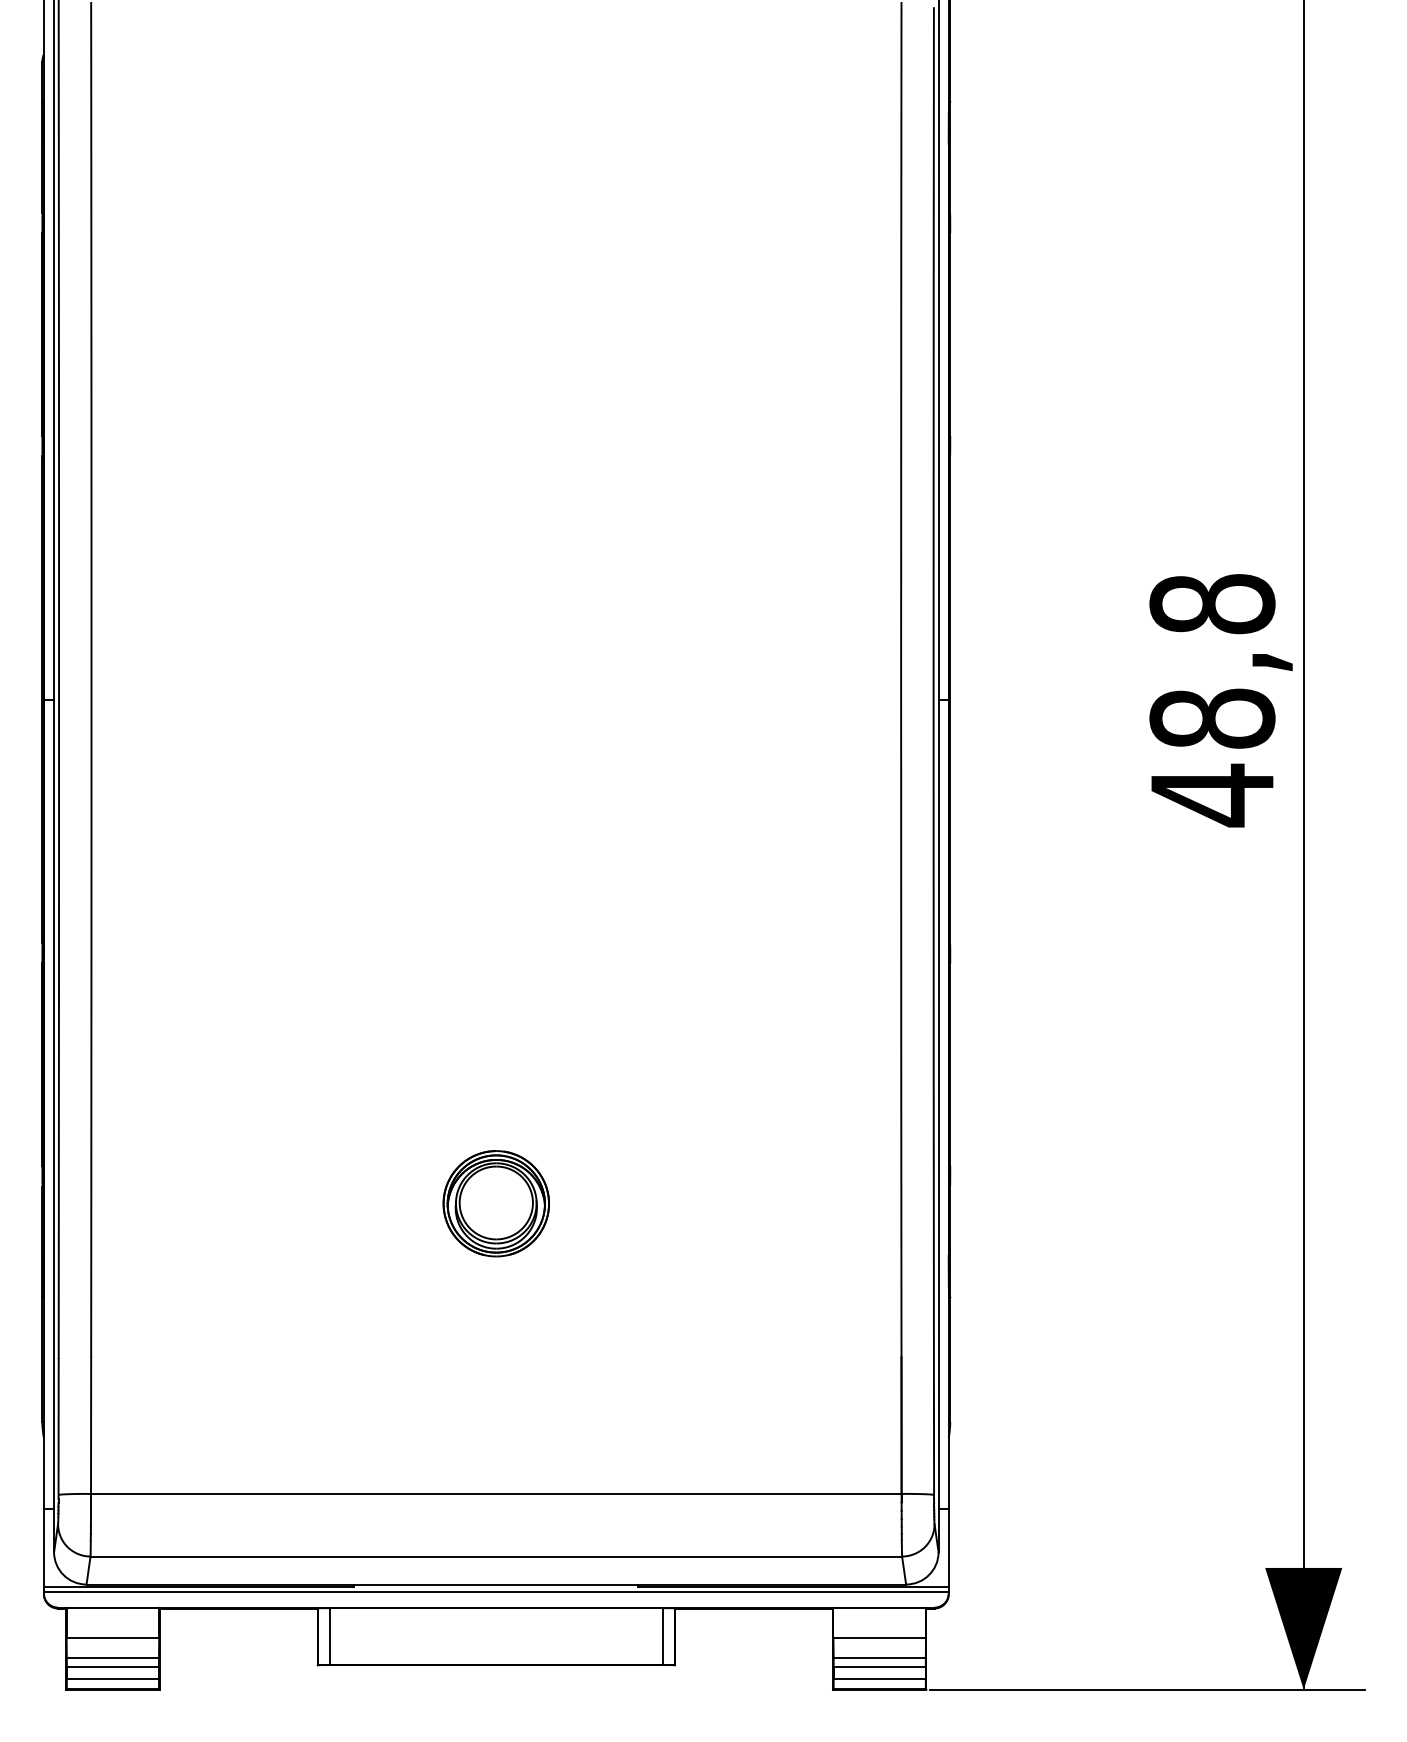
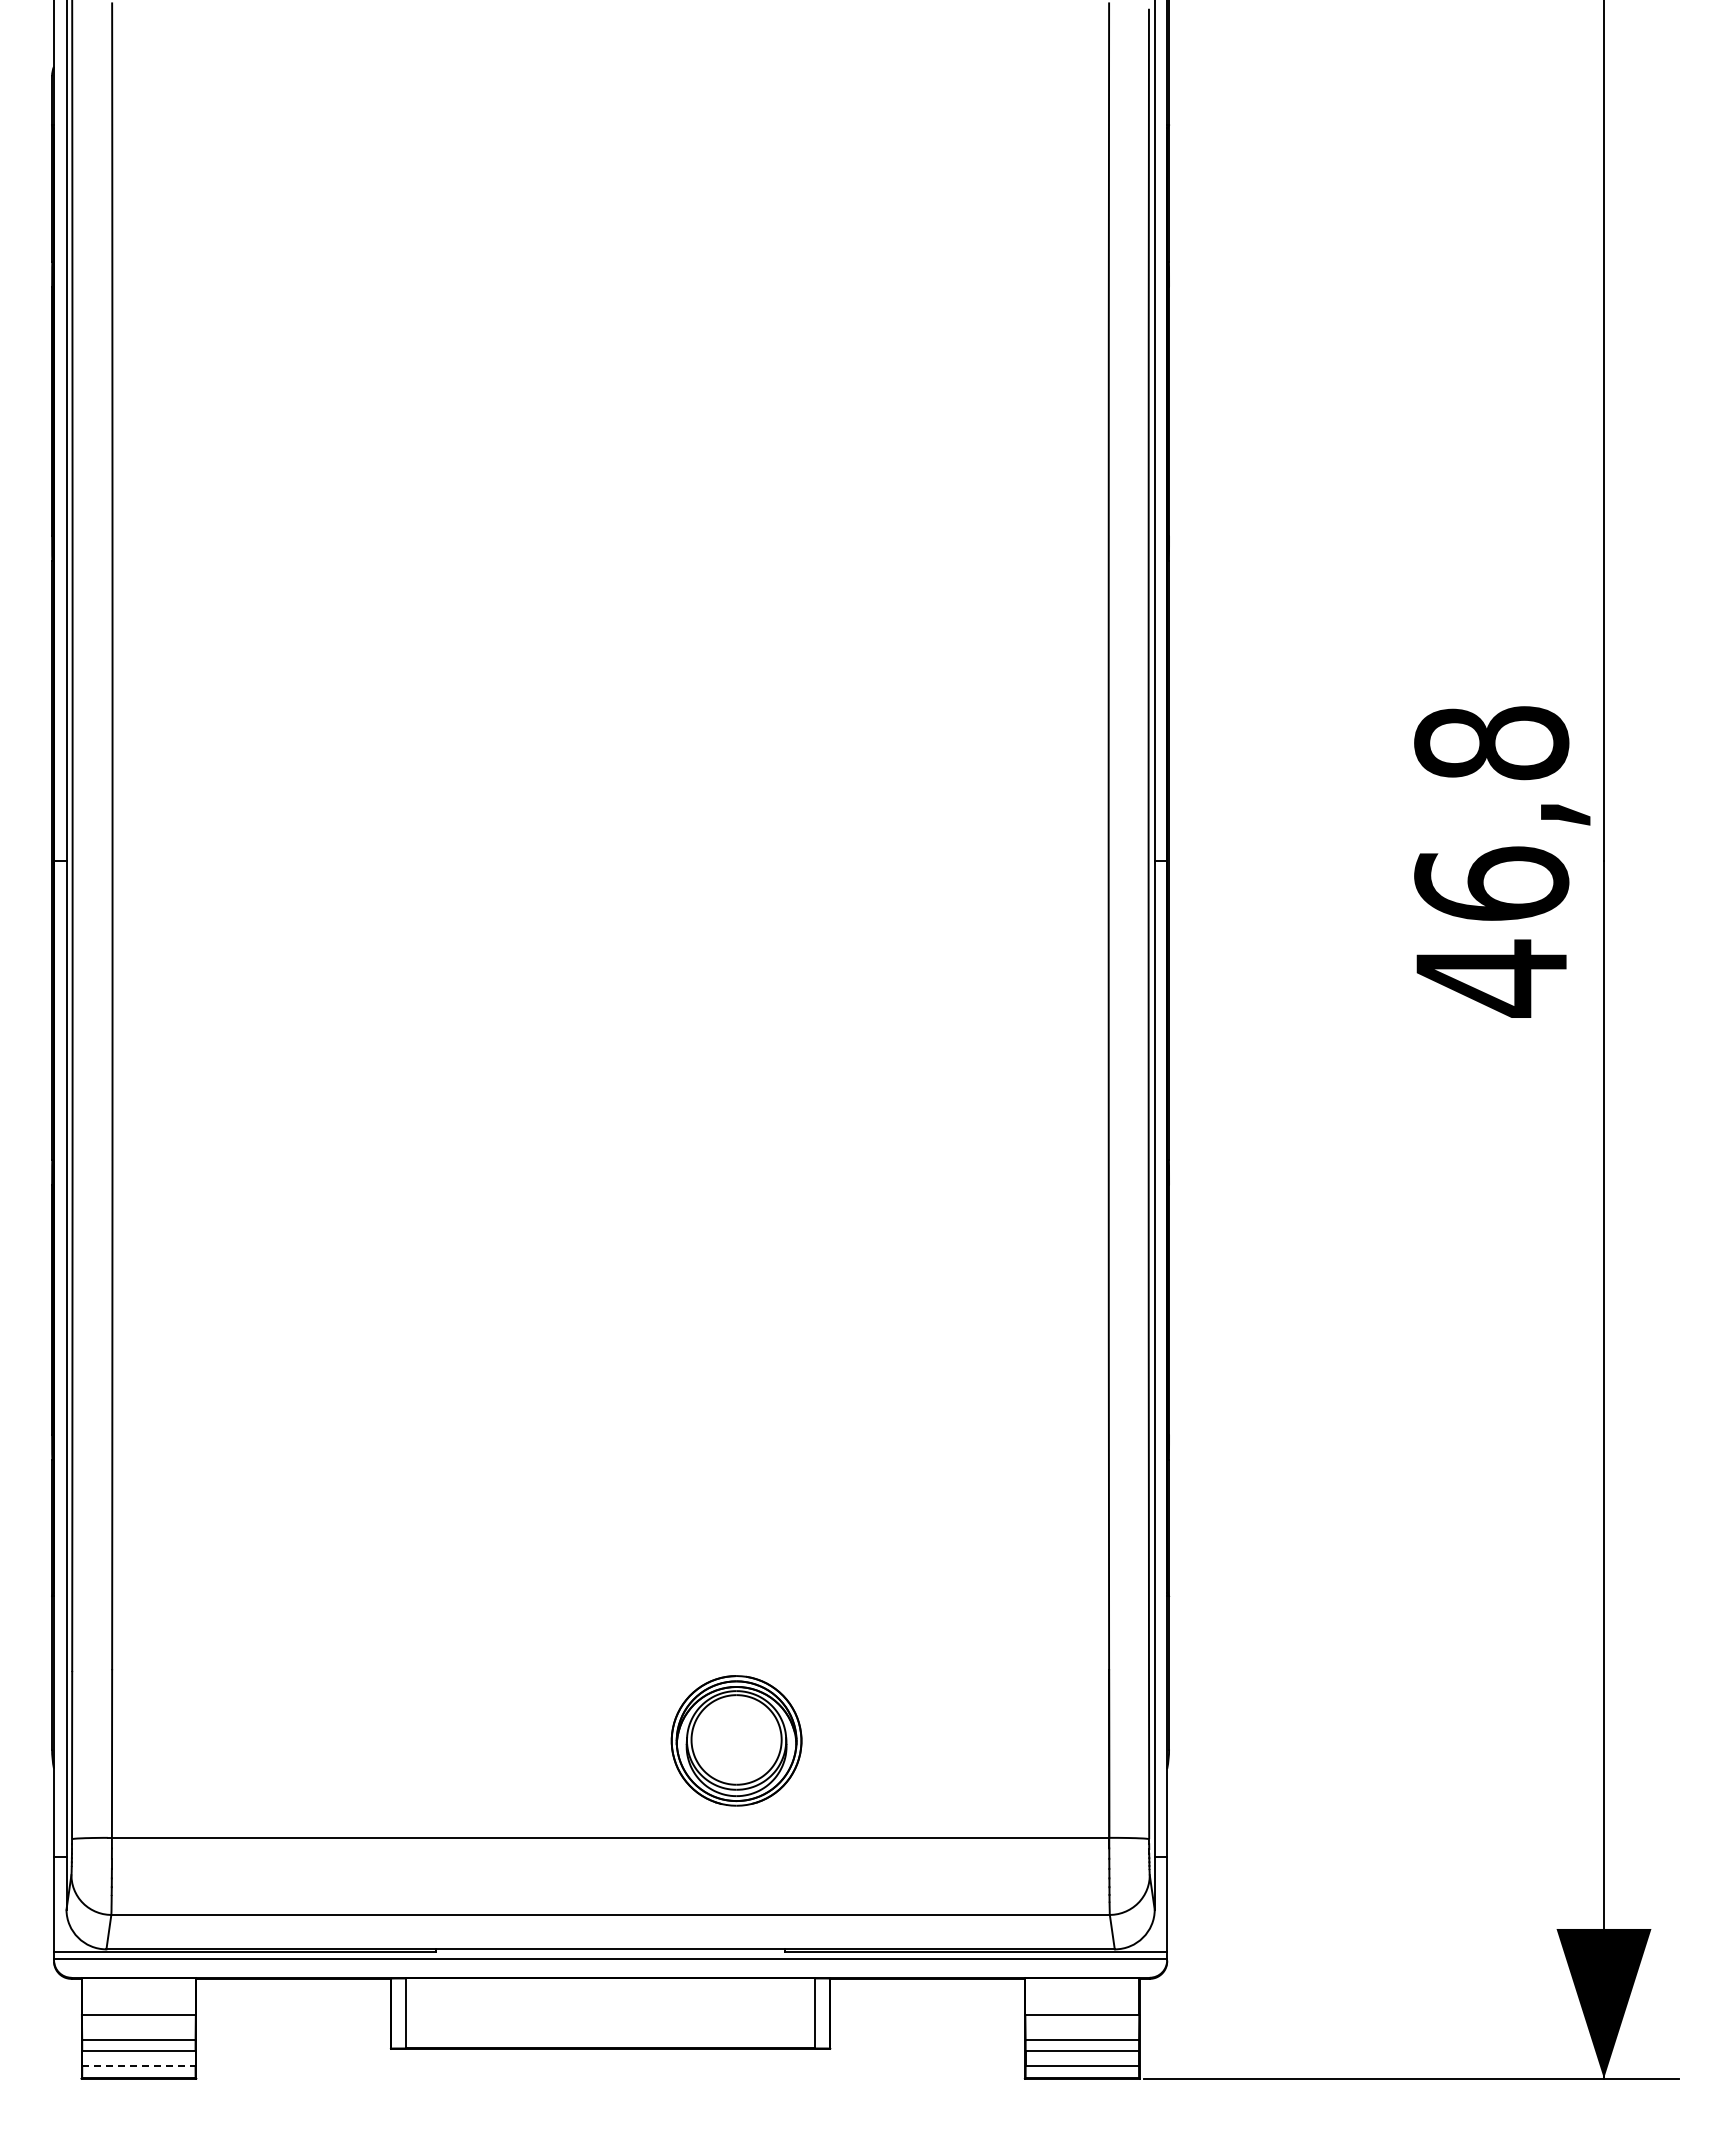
text: (1212, 718) -> (1491, 883), 48,8 -> 46,8
part: (496, 1203) -> (736, 1740), moved
line: (112, 1678) -> (138, 2065), solid -> dashed

